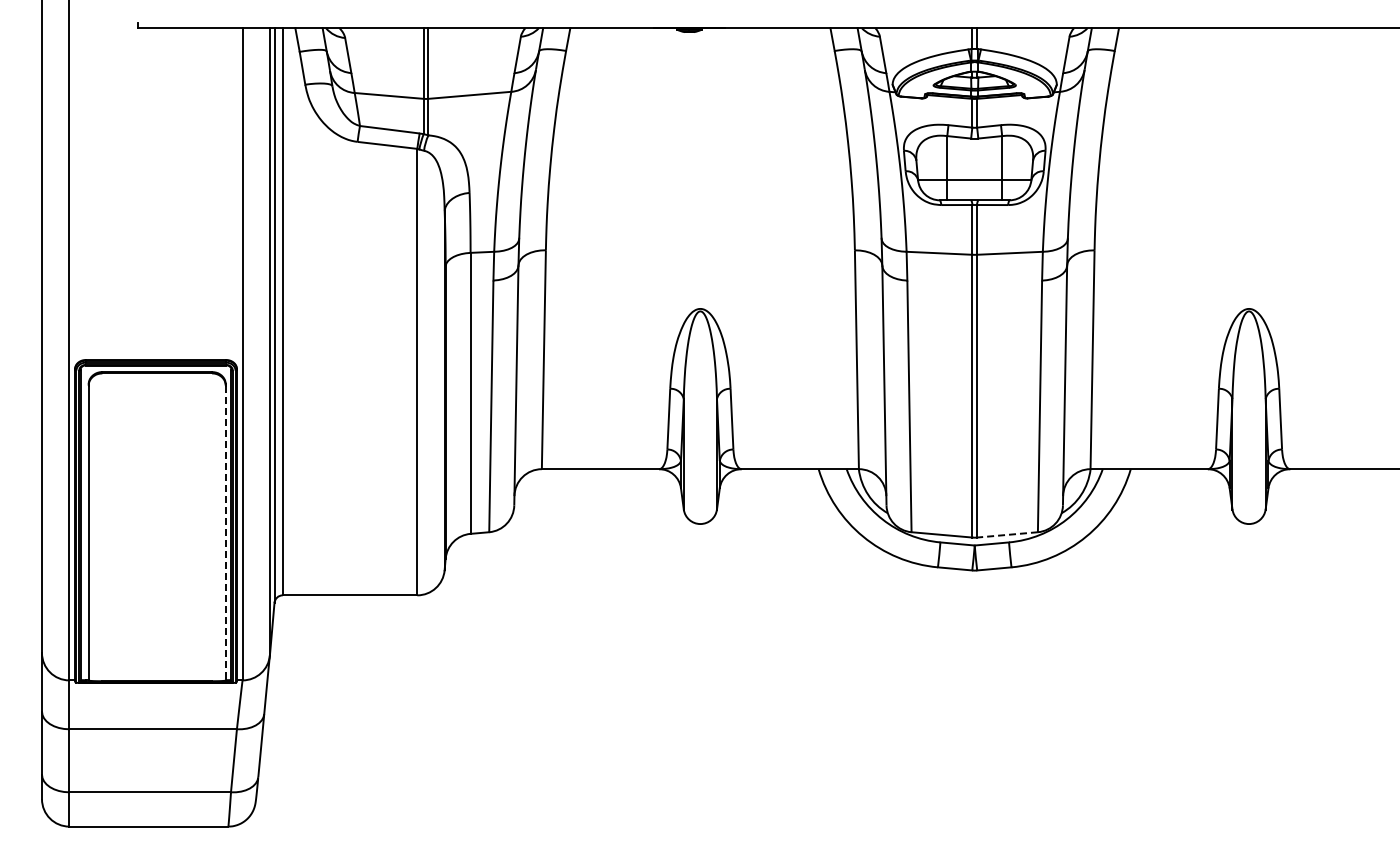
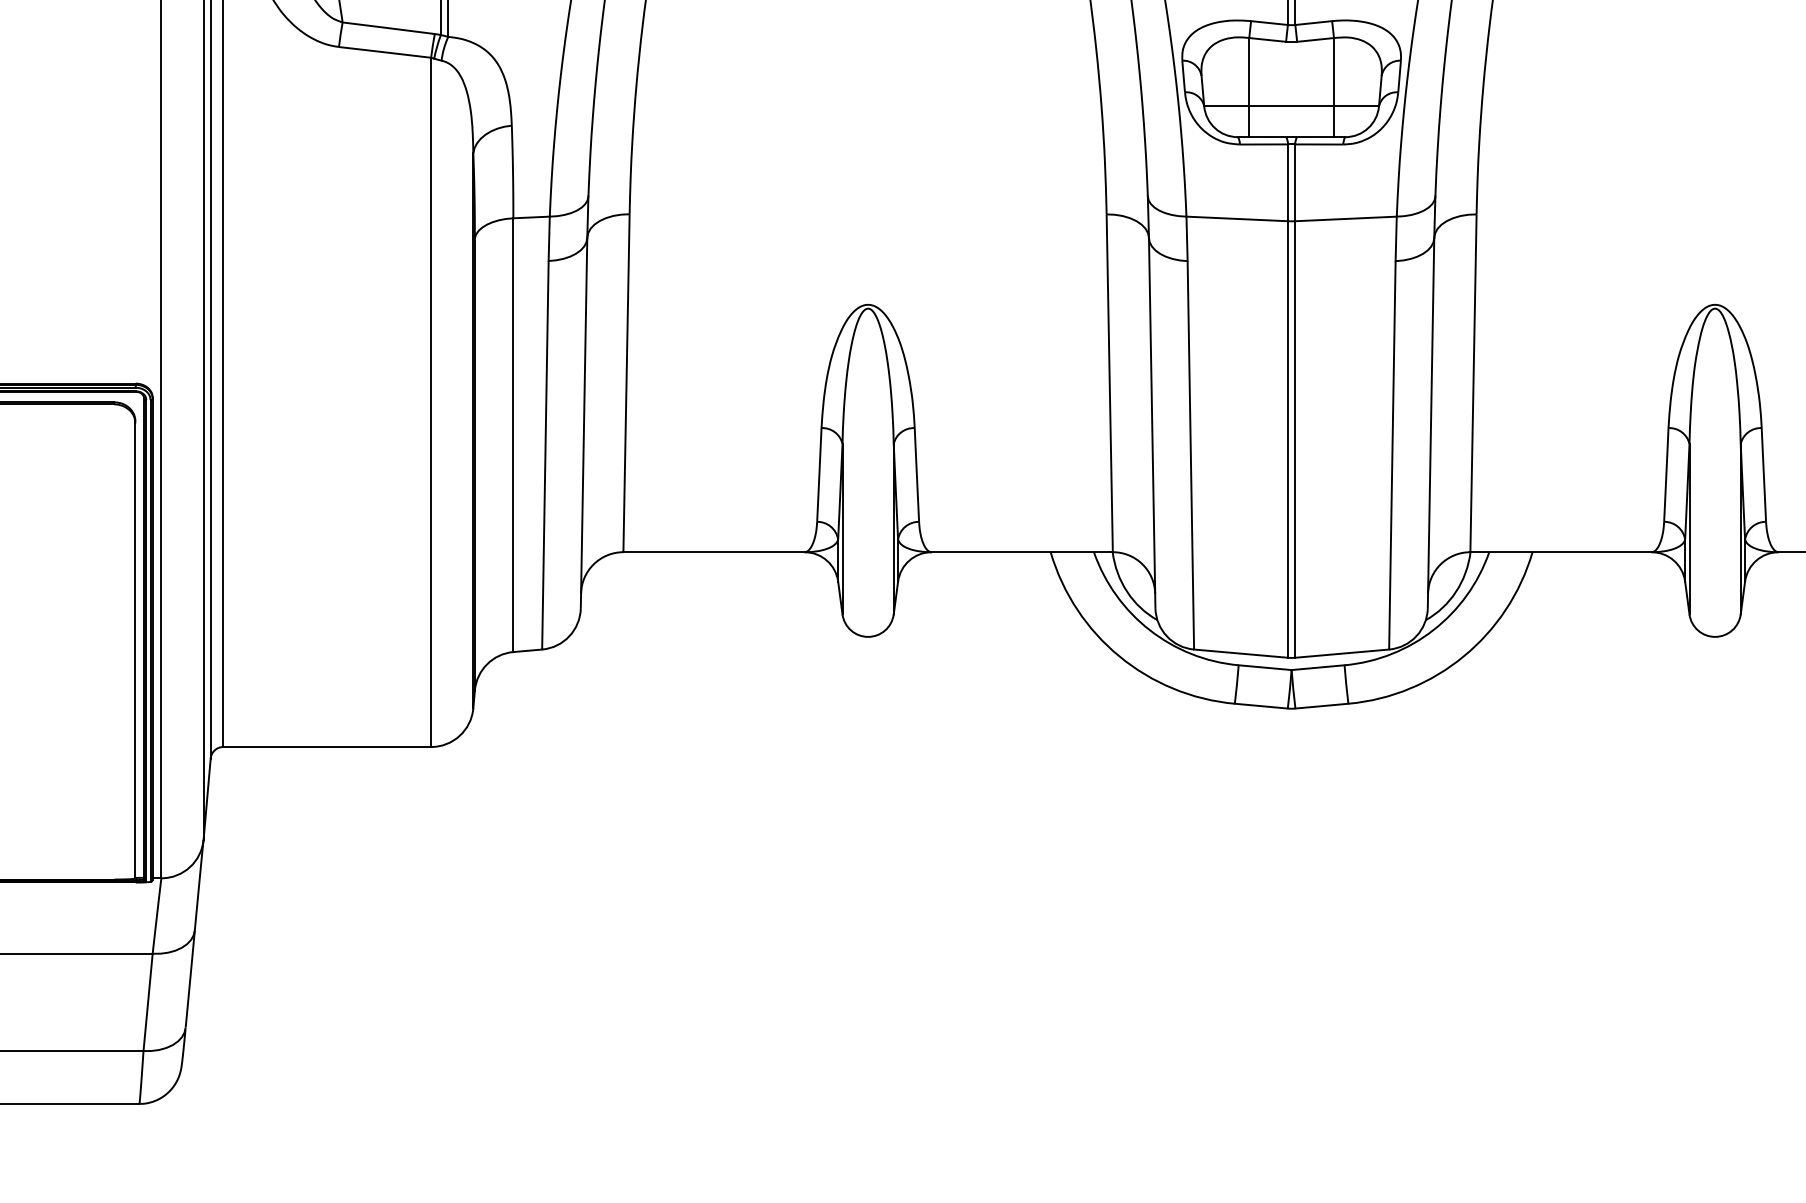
line: (225, 533) -> (135, 651), dashed -> solid
line: (1007, 534) -> (1342, 653), dashed -> solid

